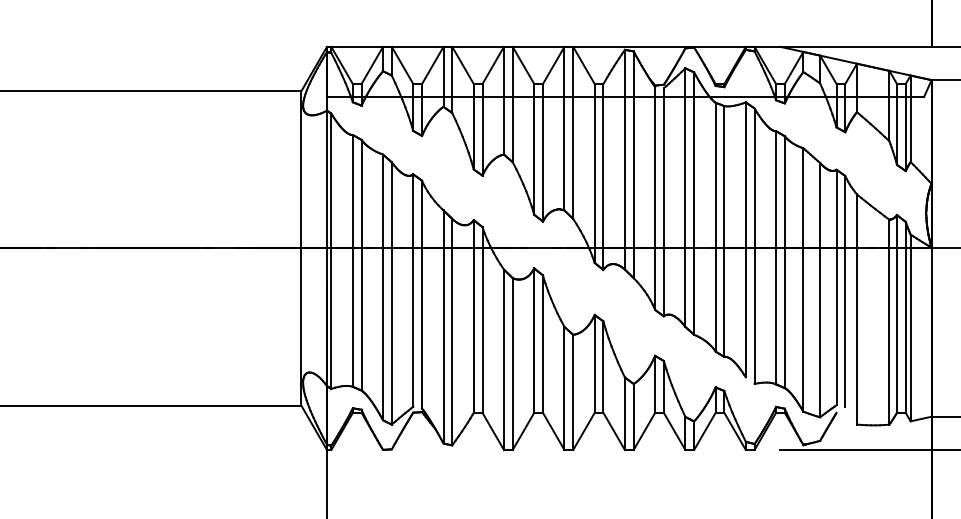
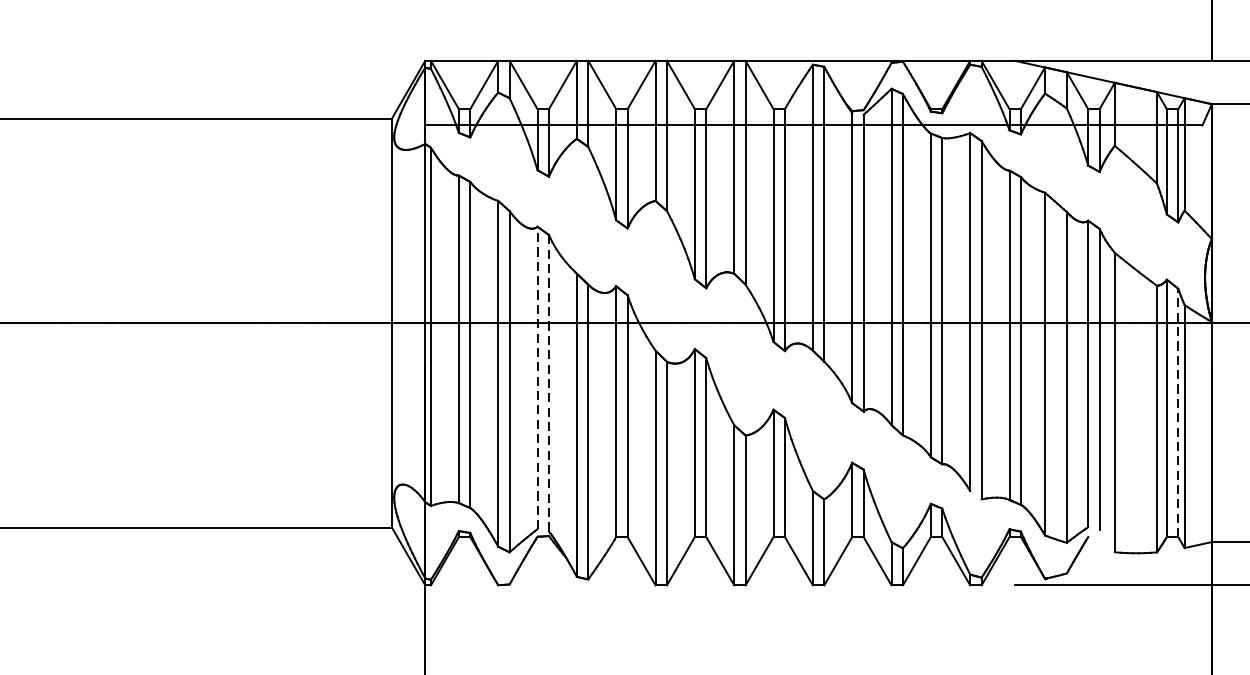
line: (413, 290) -> (537, 377), solid -> dashed
line: (422, 294) -> (549, 383), solid -> dashed
line: (905, 316) -> (1177, 411), solid -> dashed

